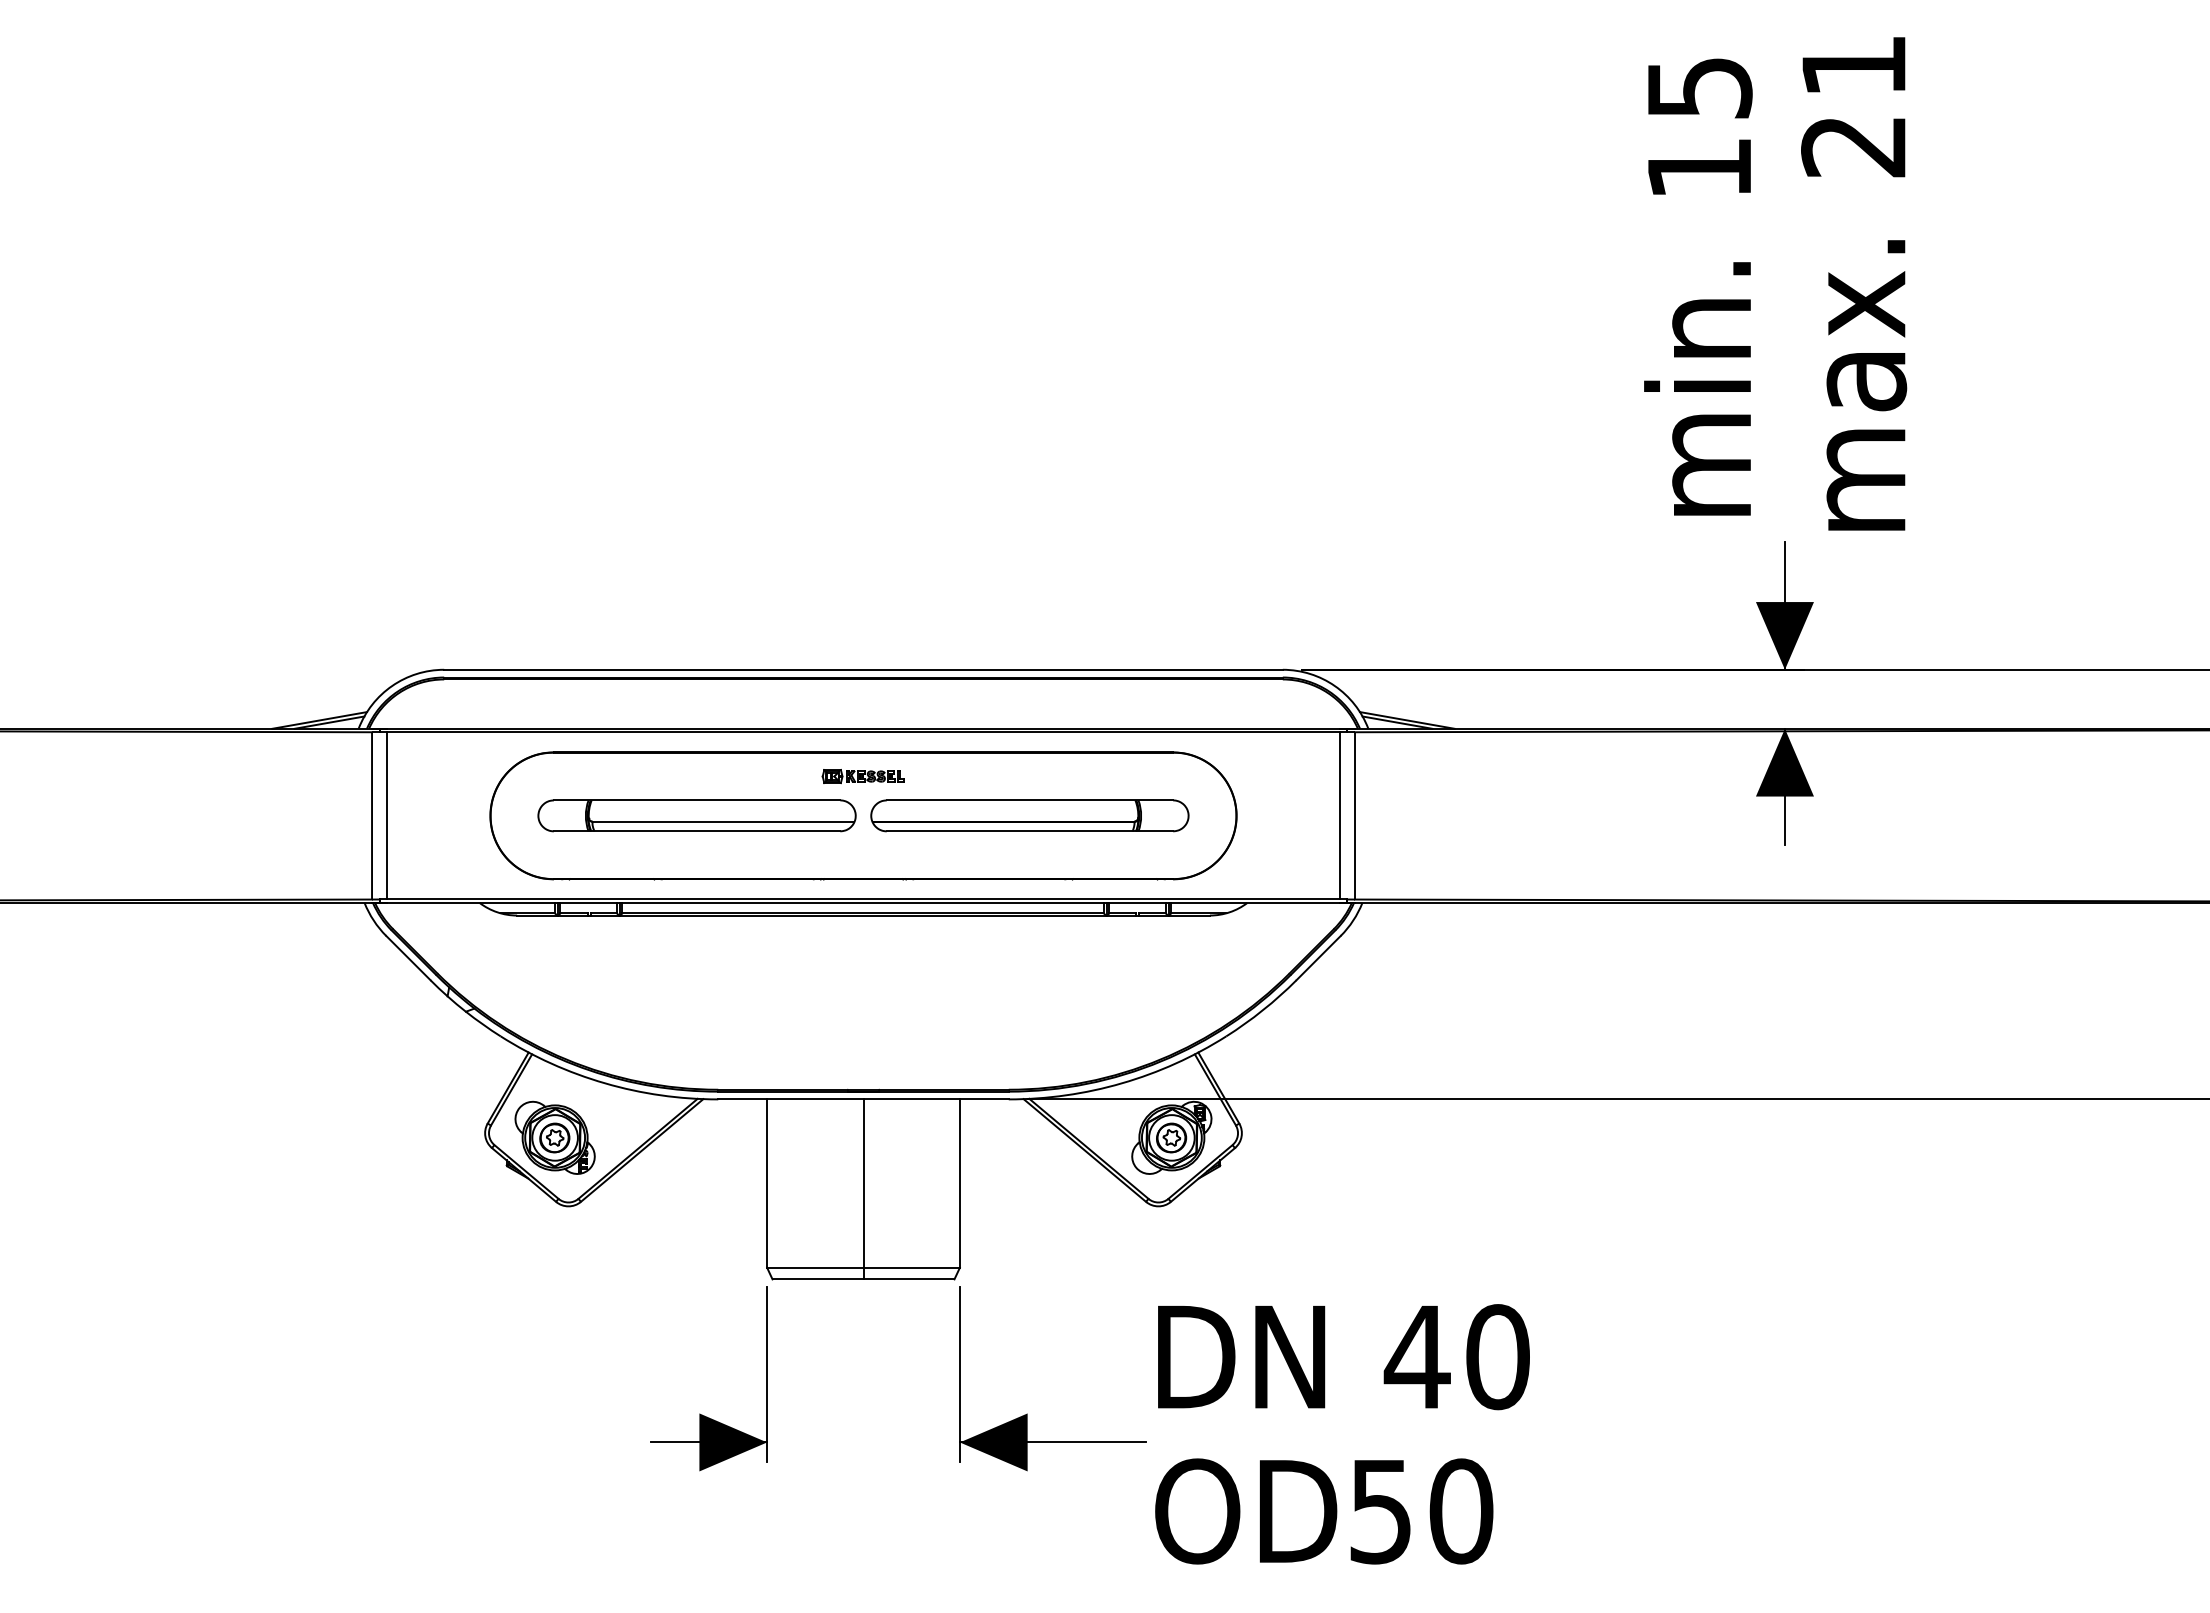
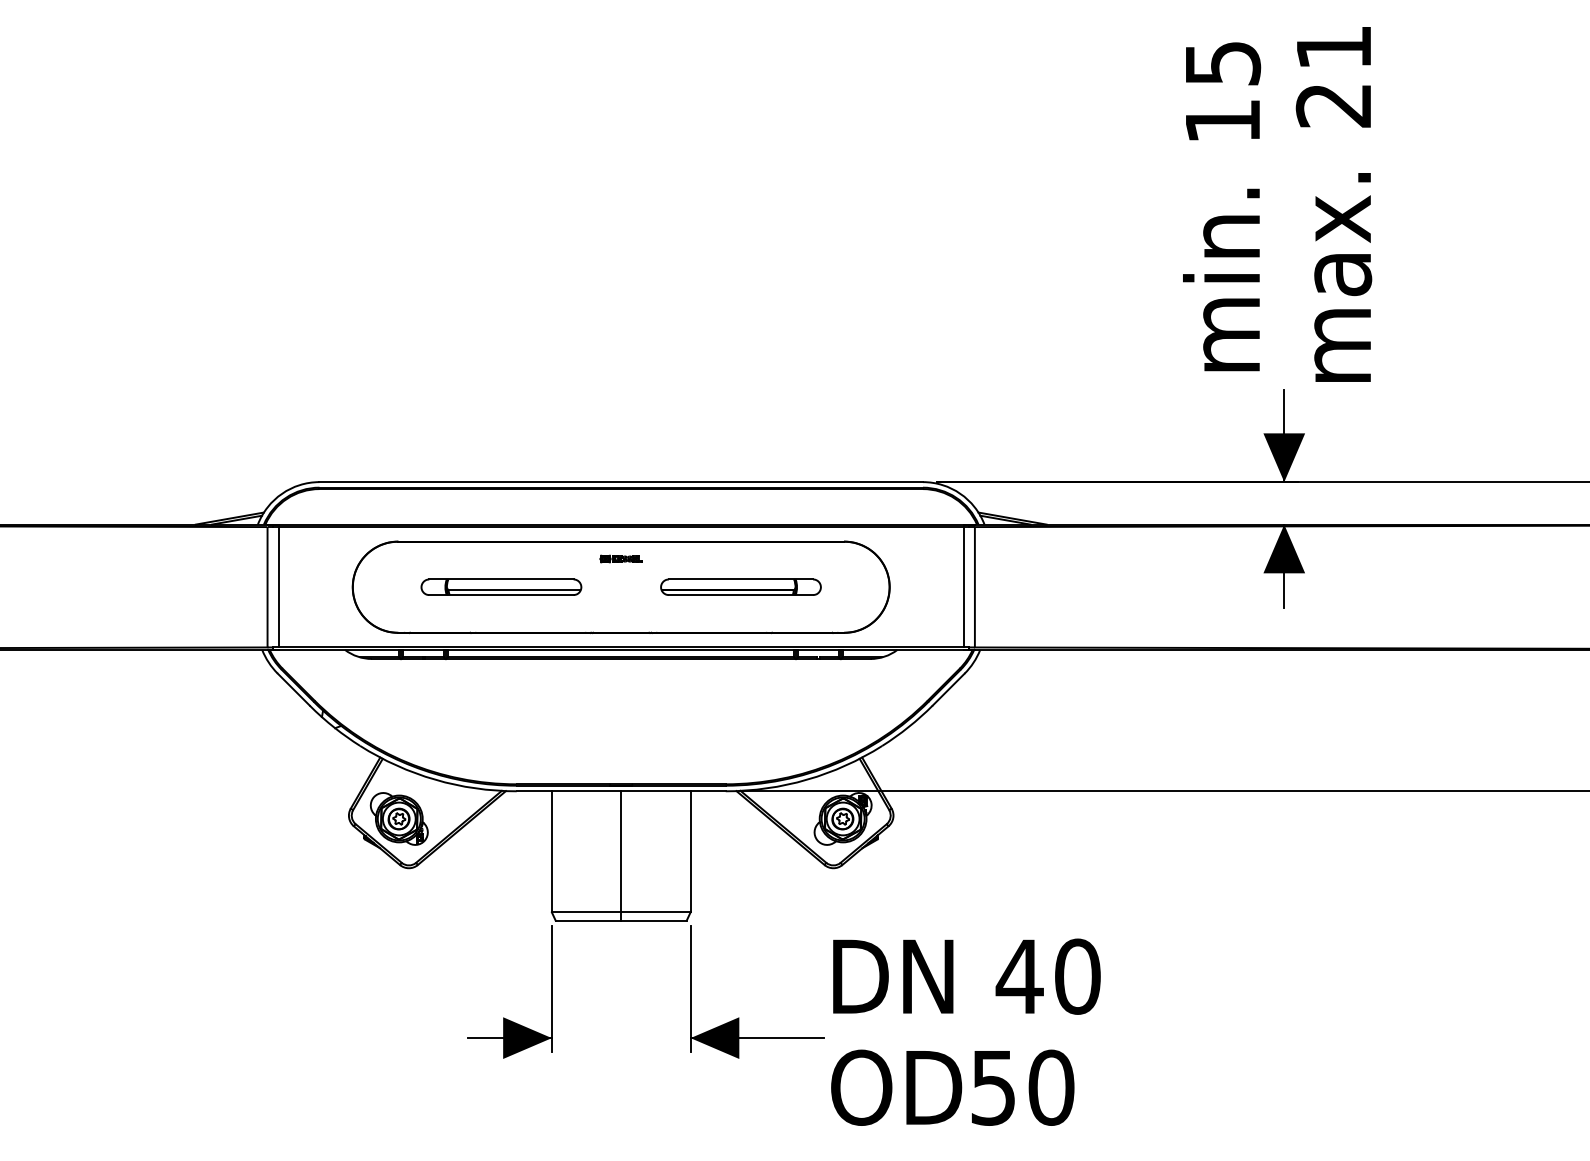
part: (862, 776) -> (620, 558), size x0.7
part: (696, 815) -> (501, 586), size x0.7
part: (1029, 815) -> (740, 586), size x0.7

